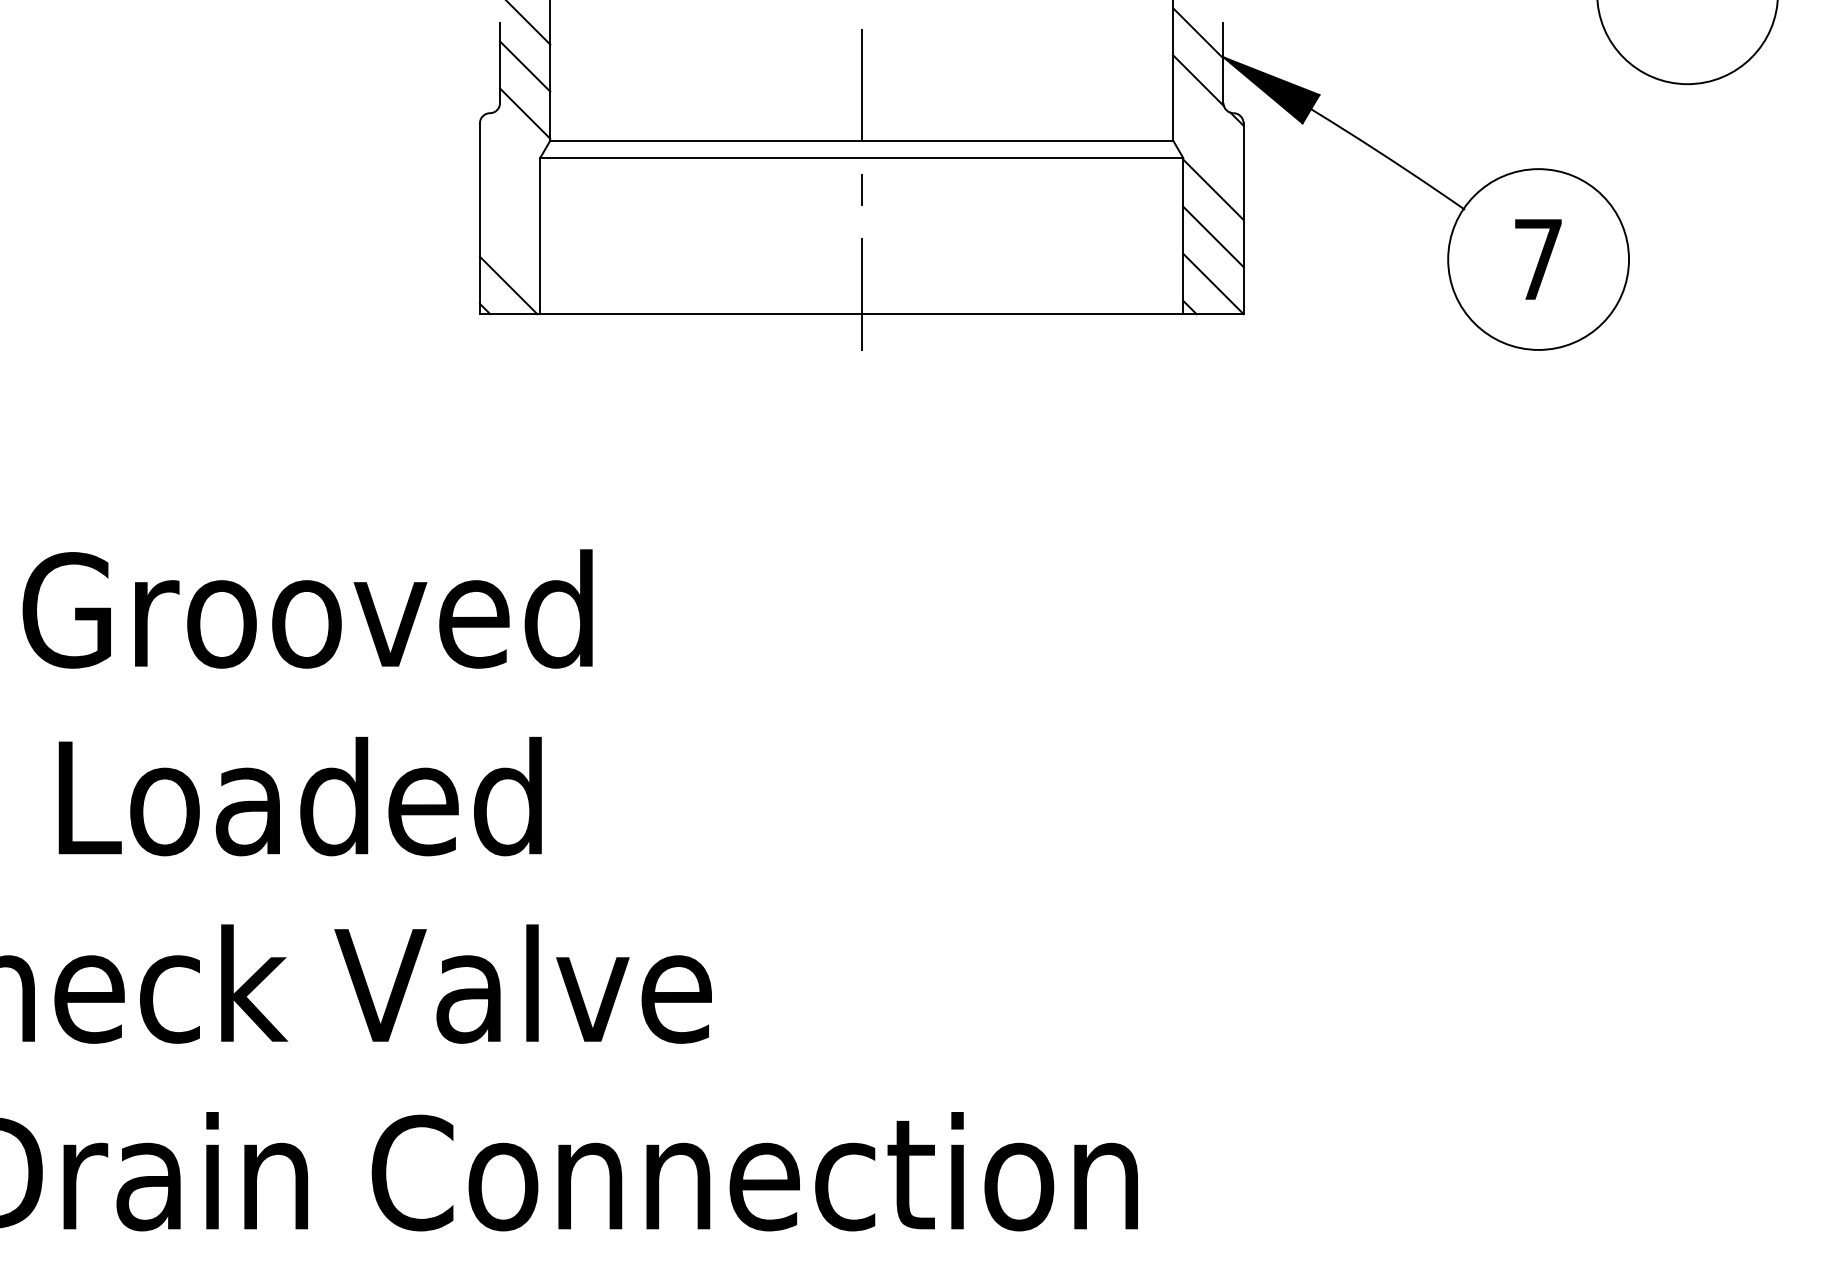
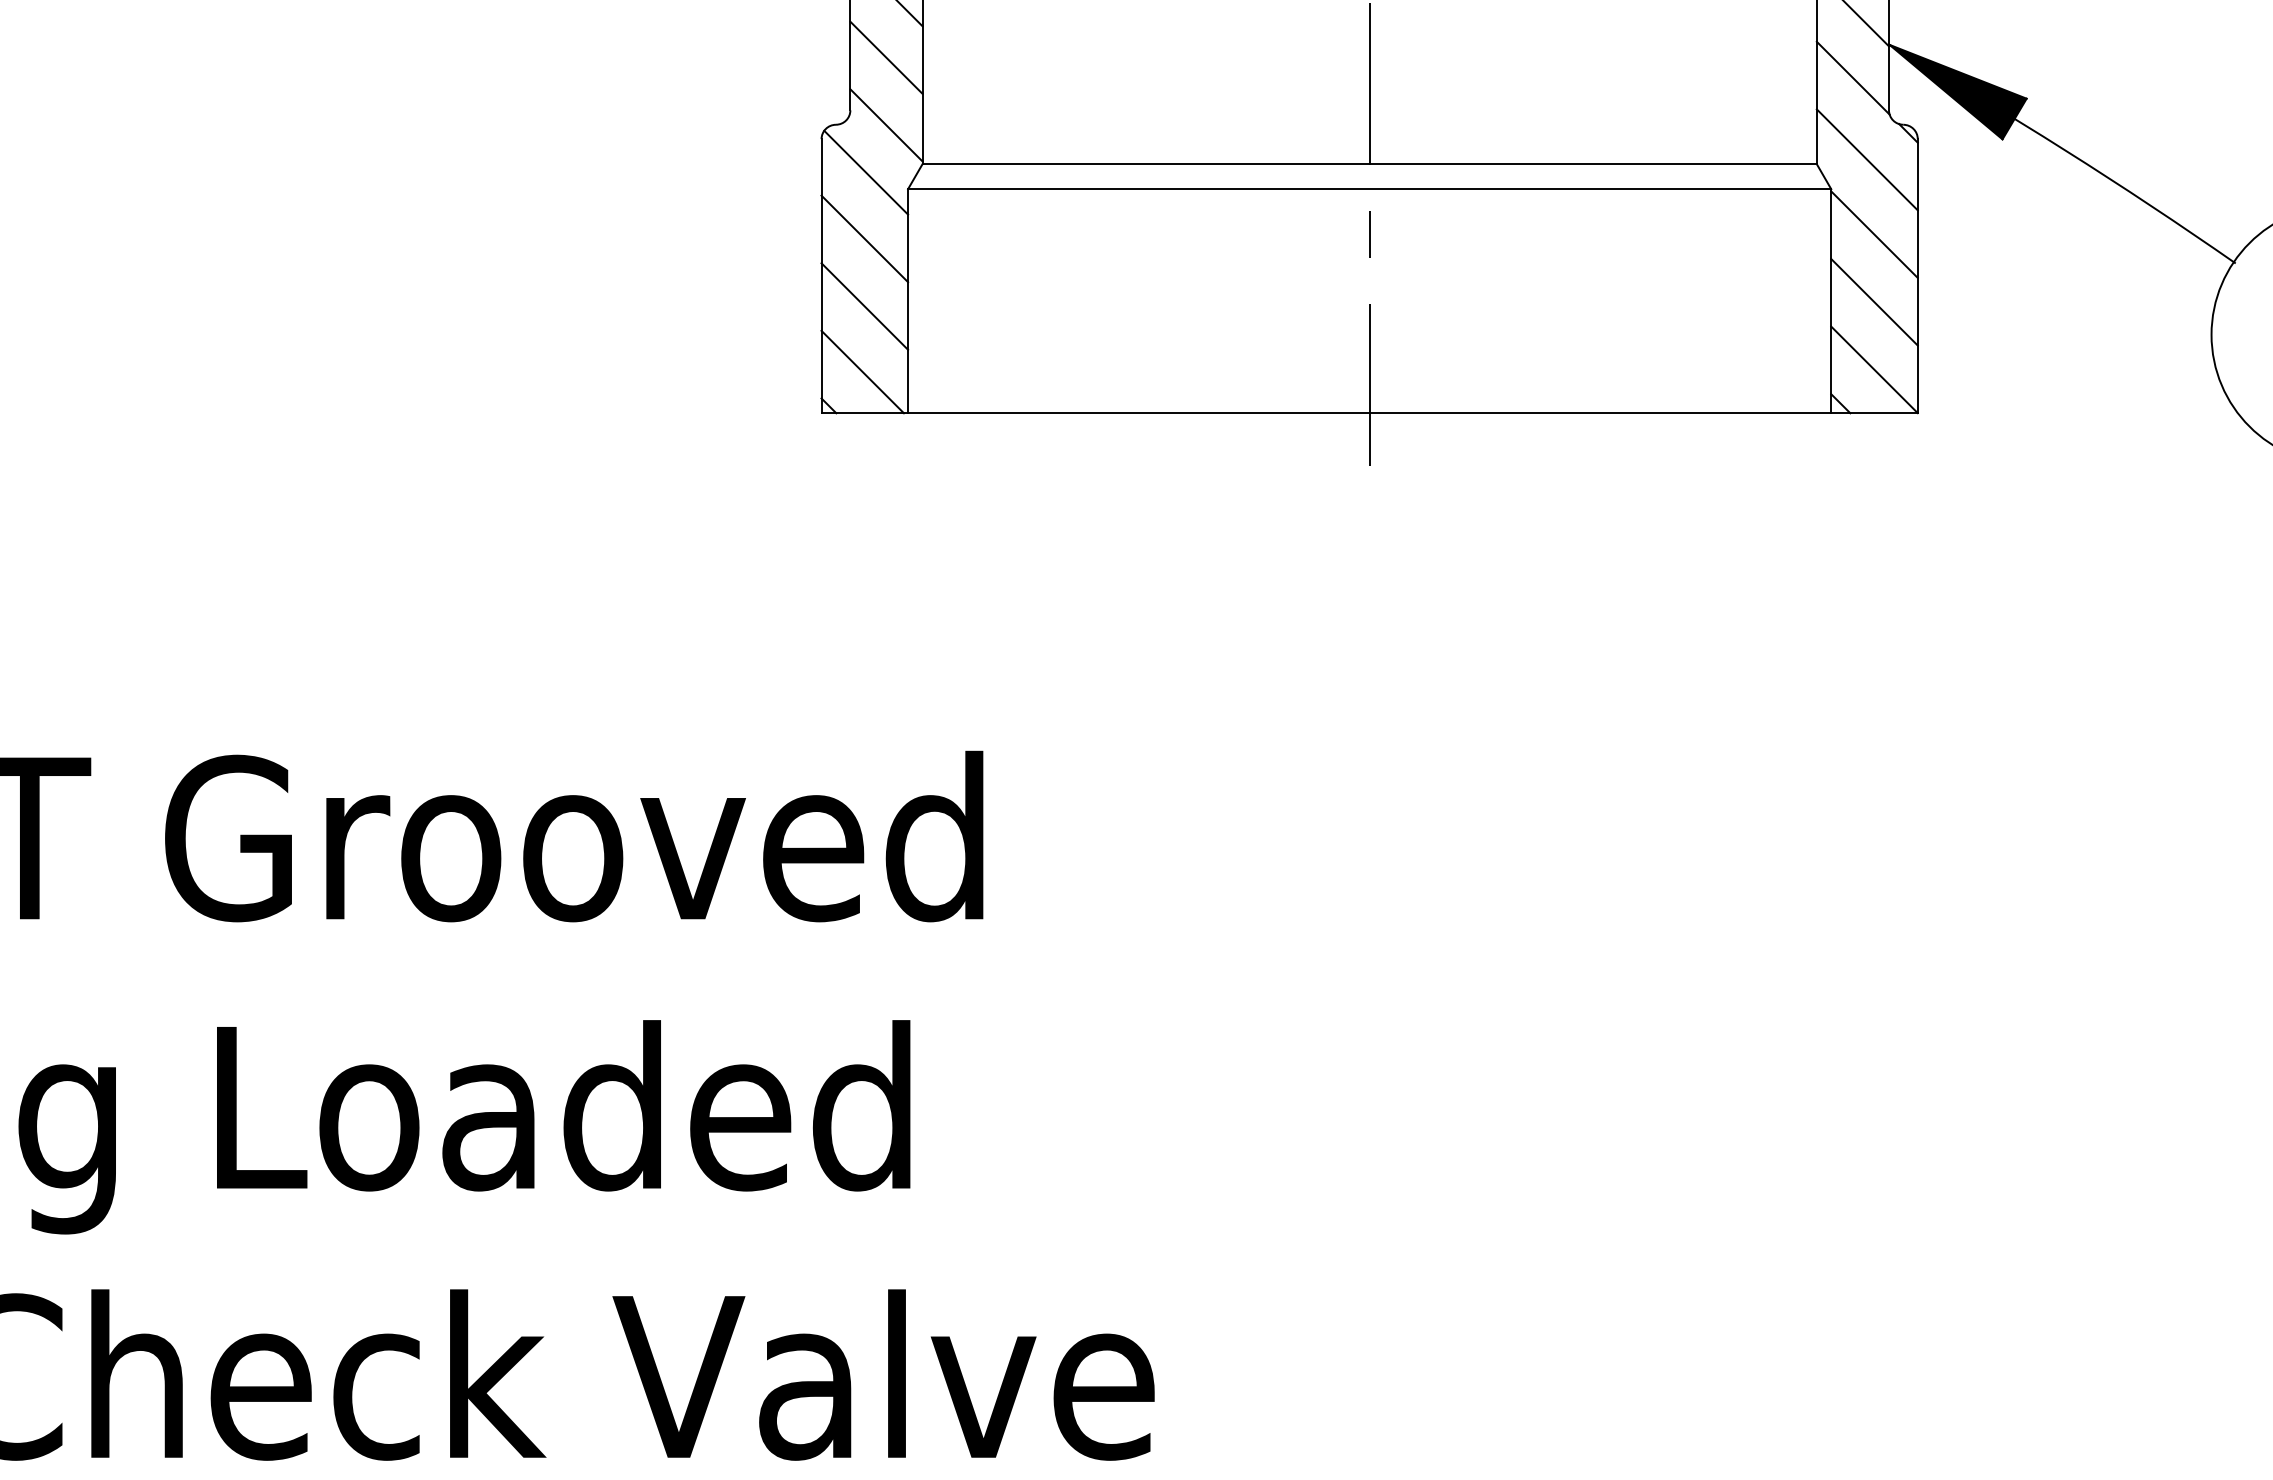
line: (1208, 137) -> (1867, 159), added
line: (510, 146) -> (865, 172), added
line: (509, 192) -> (863, 238), added
line: (509, 239) -> (863, 306), added

